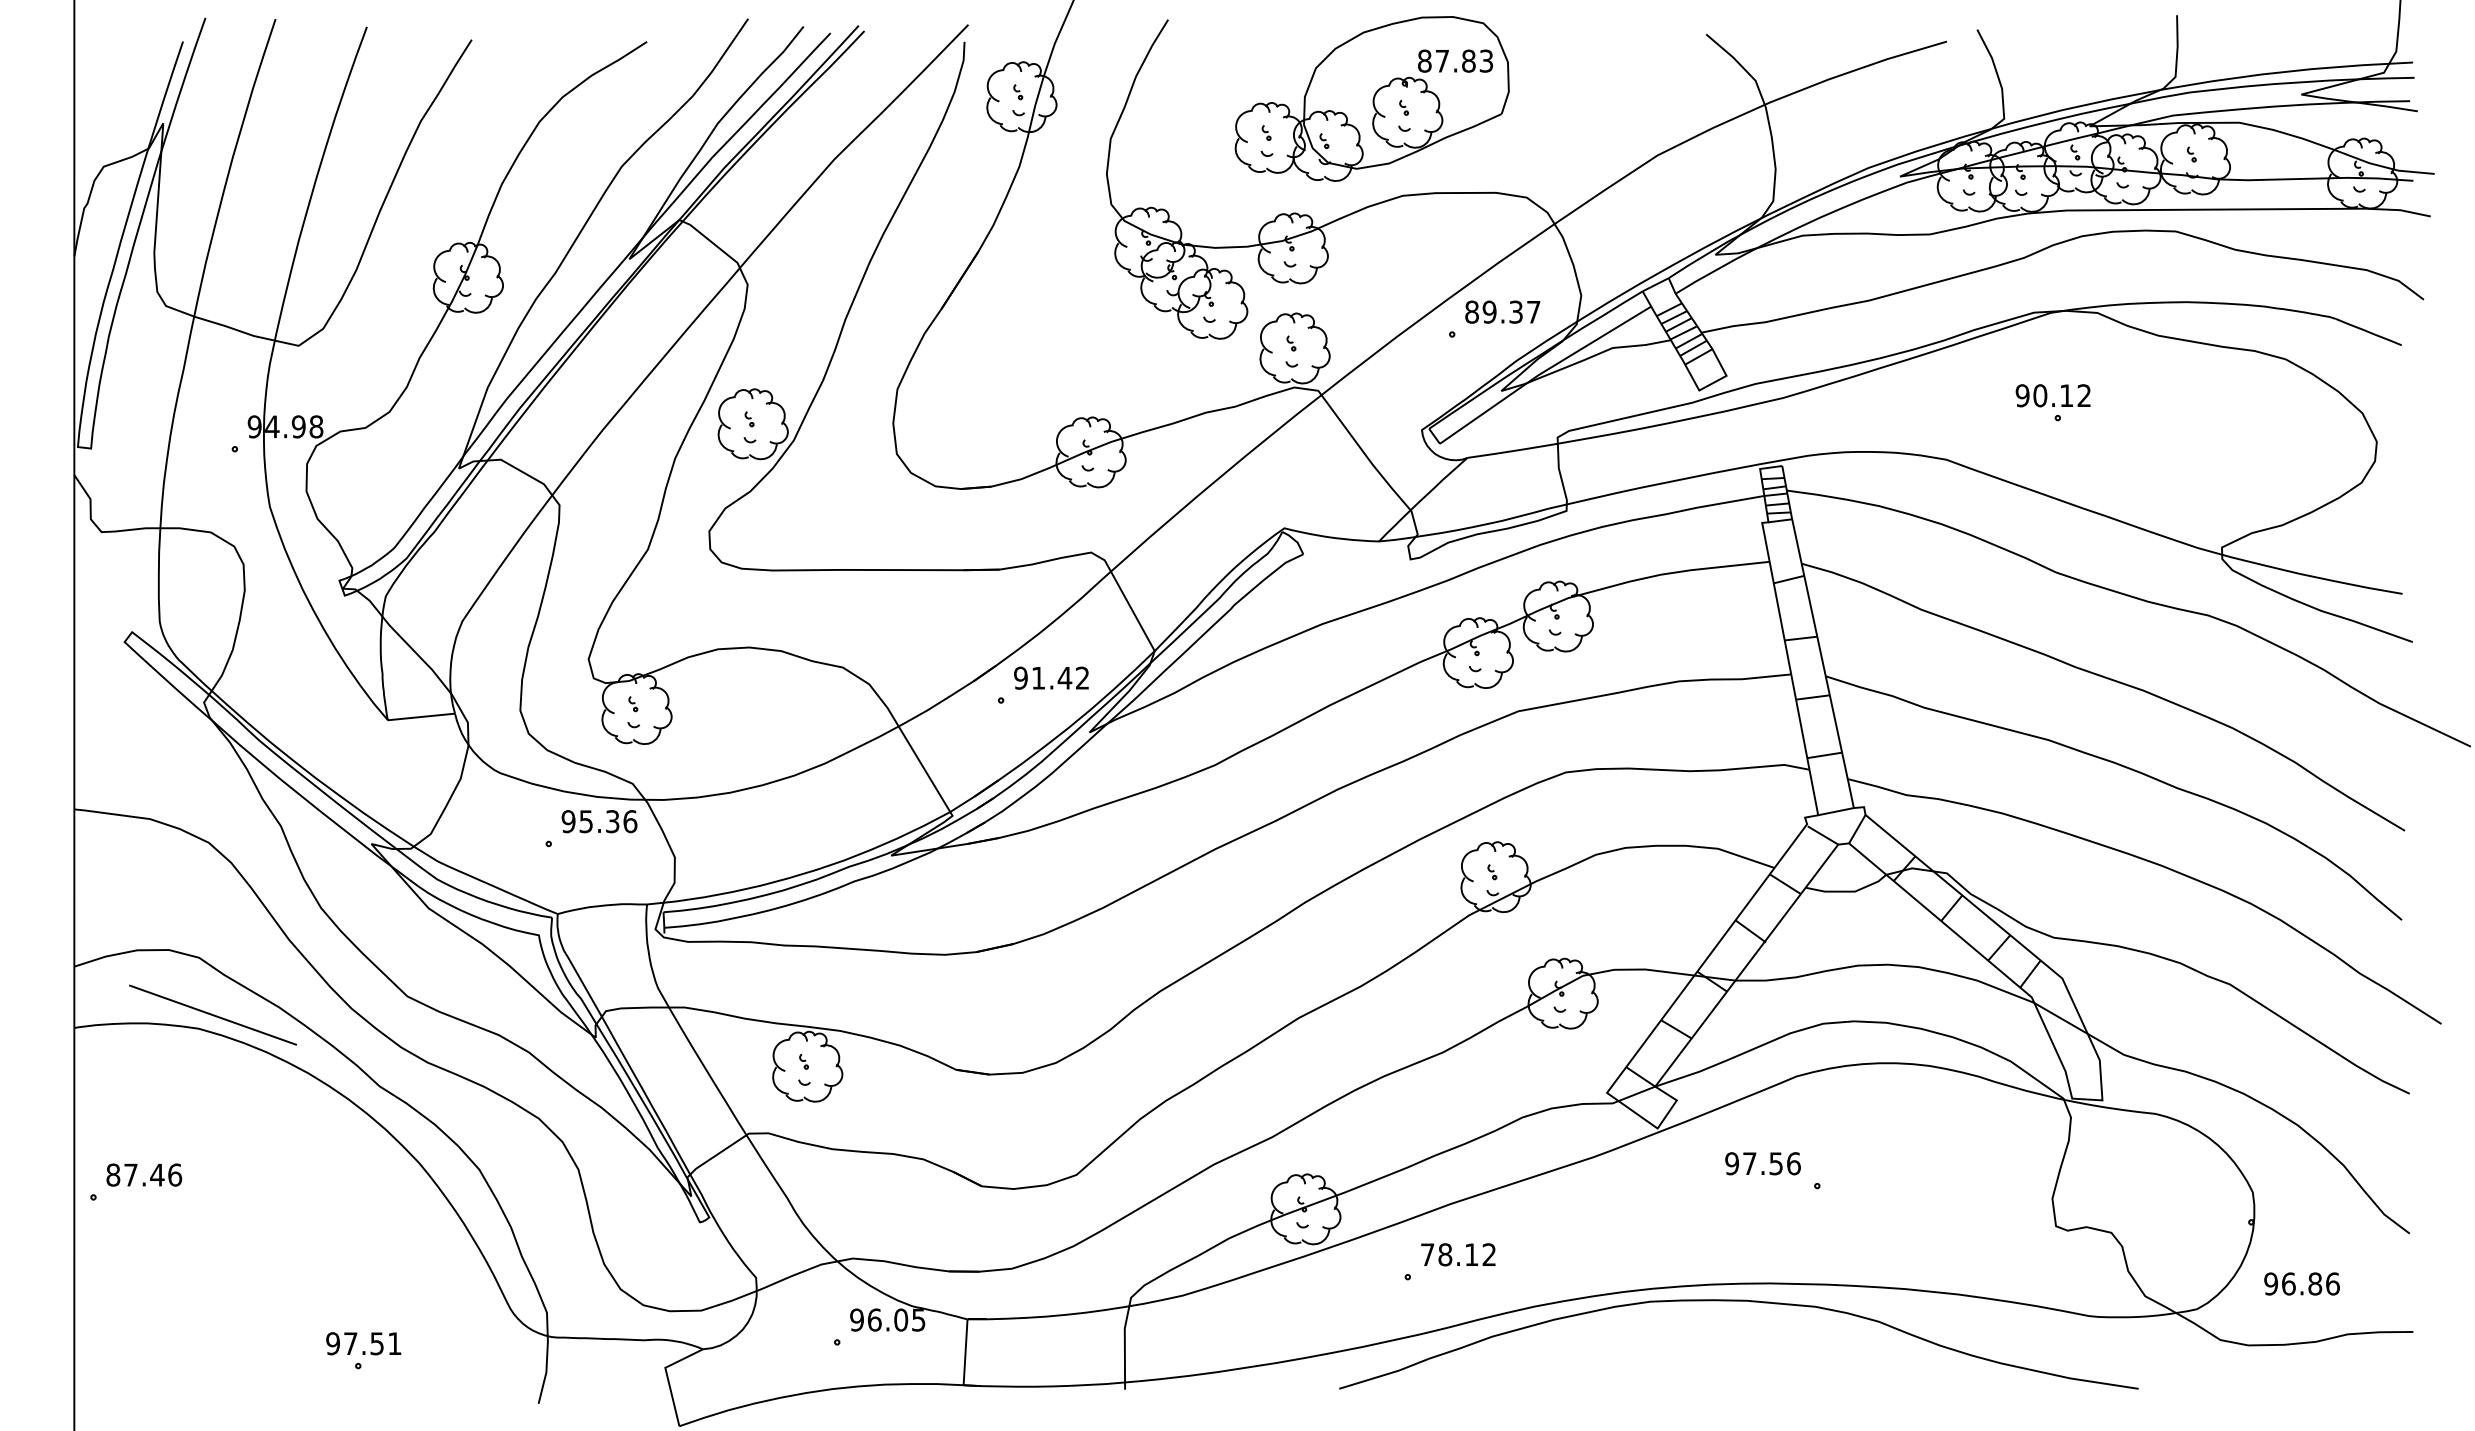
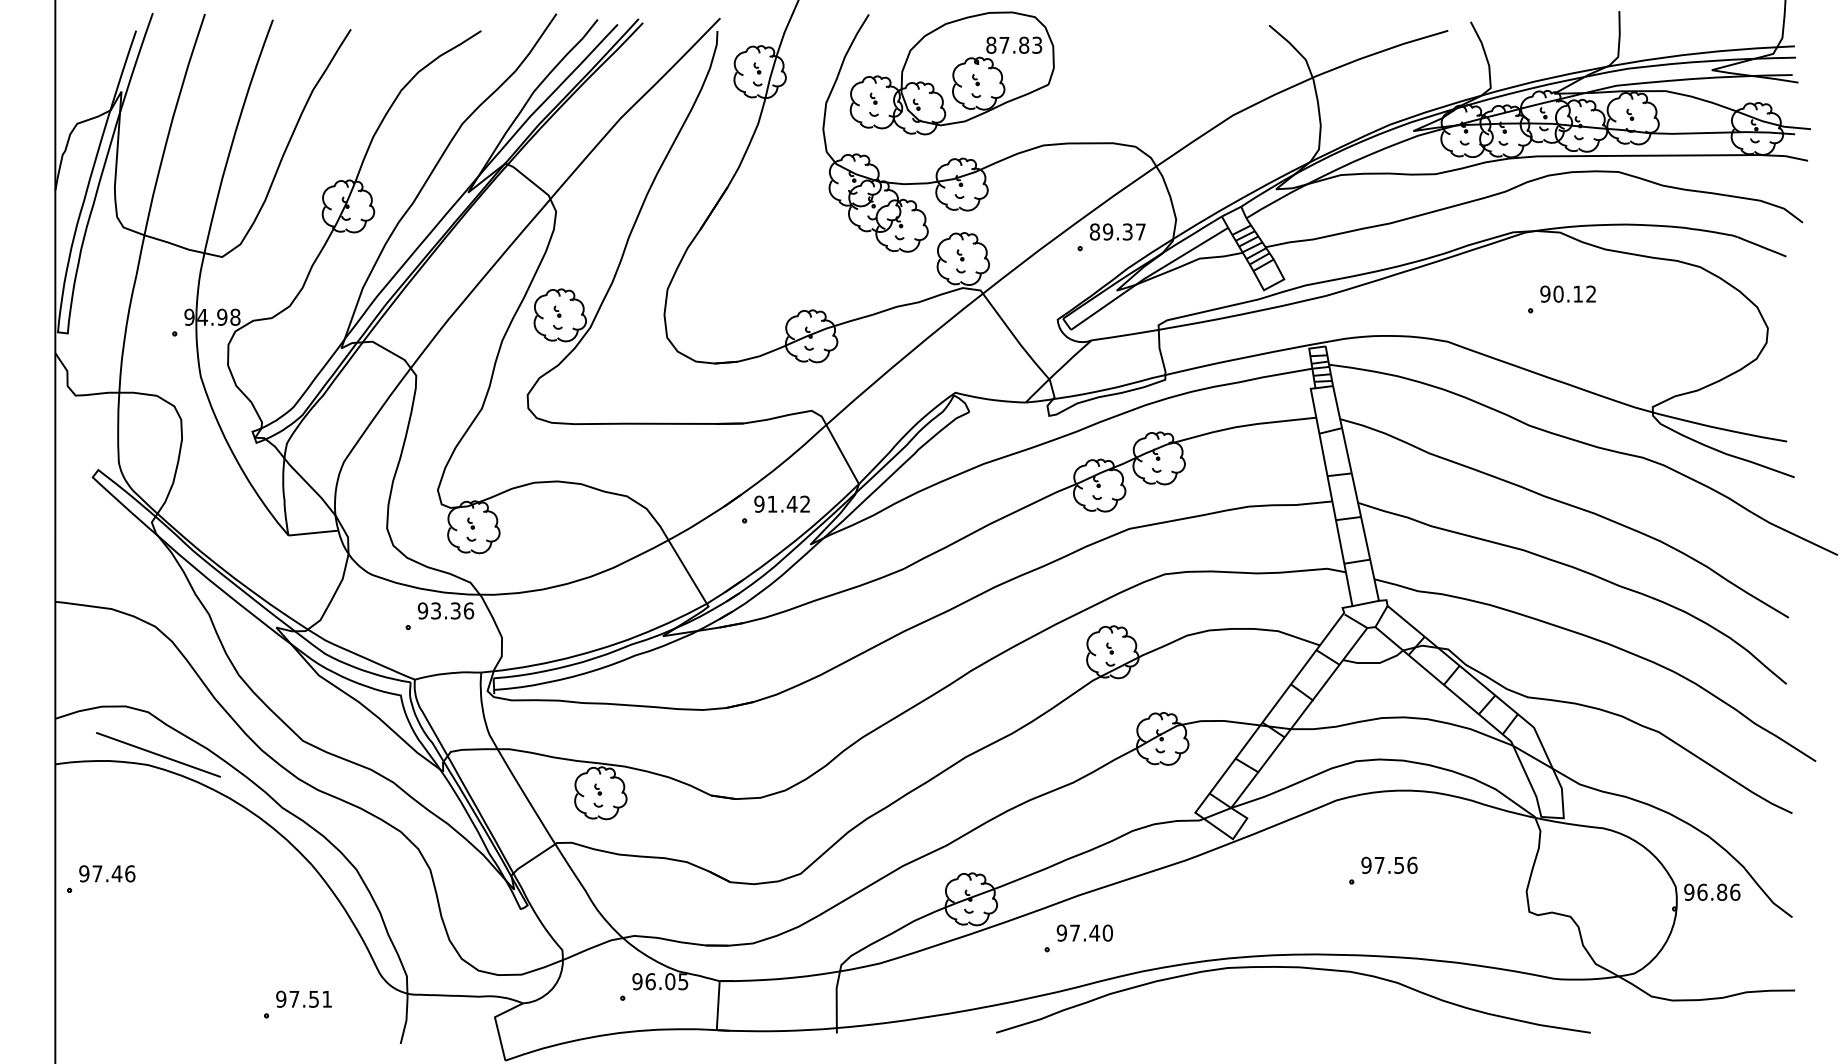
part: (1371, 98) -> (951, 73), moved
text: (2052, 395) -> (1567, 293), moved
text: (586, 821) -> (436, 610), 95.36 -> 93.36
text: (1762, 1163) -> (1389, 865), moved
text: (113, 1174) -> (84, 873), 87.46 -> 97.46
text: (1458, 1254) -> (1084, 932), 78.12 -> 97.40
text: (2301, 1283) -> (1711, 891), moved
text: (363, 1343) -> (303, 999), moved

